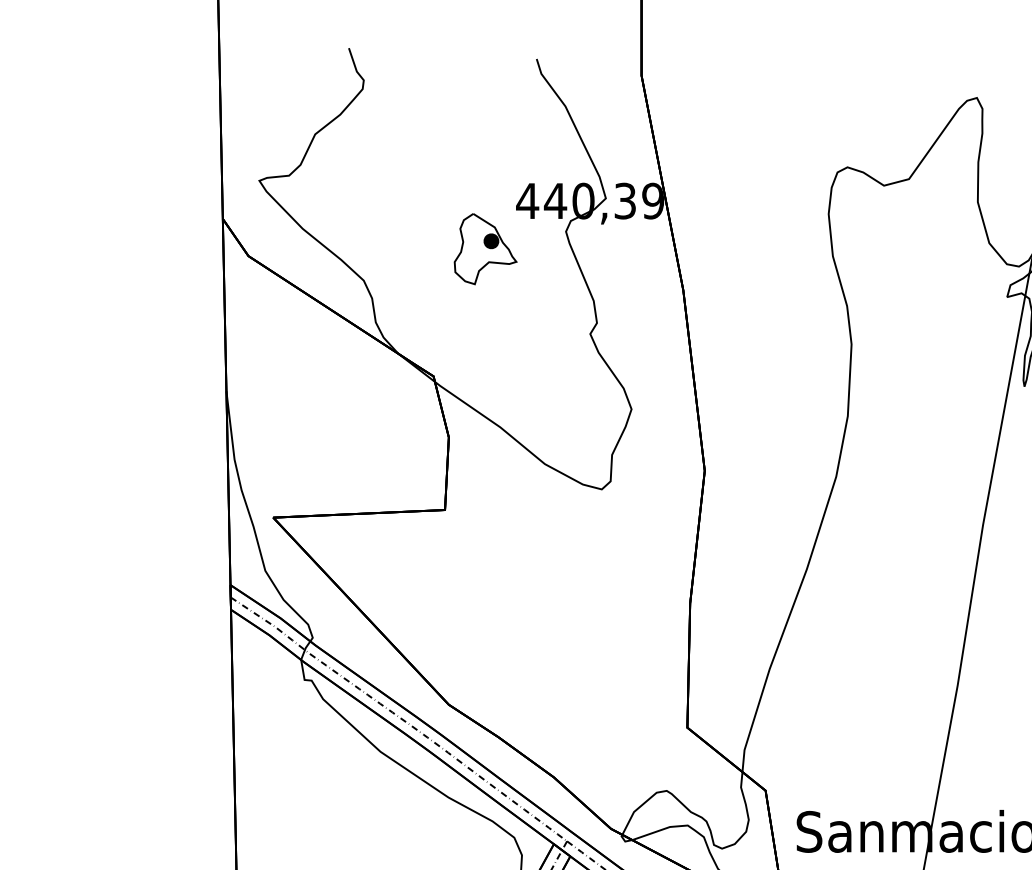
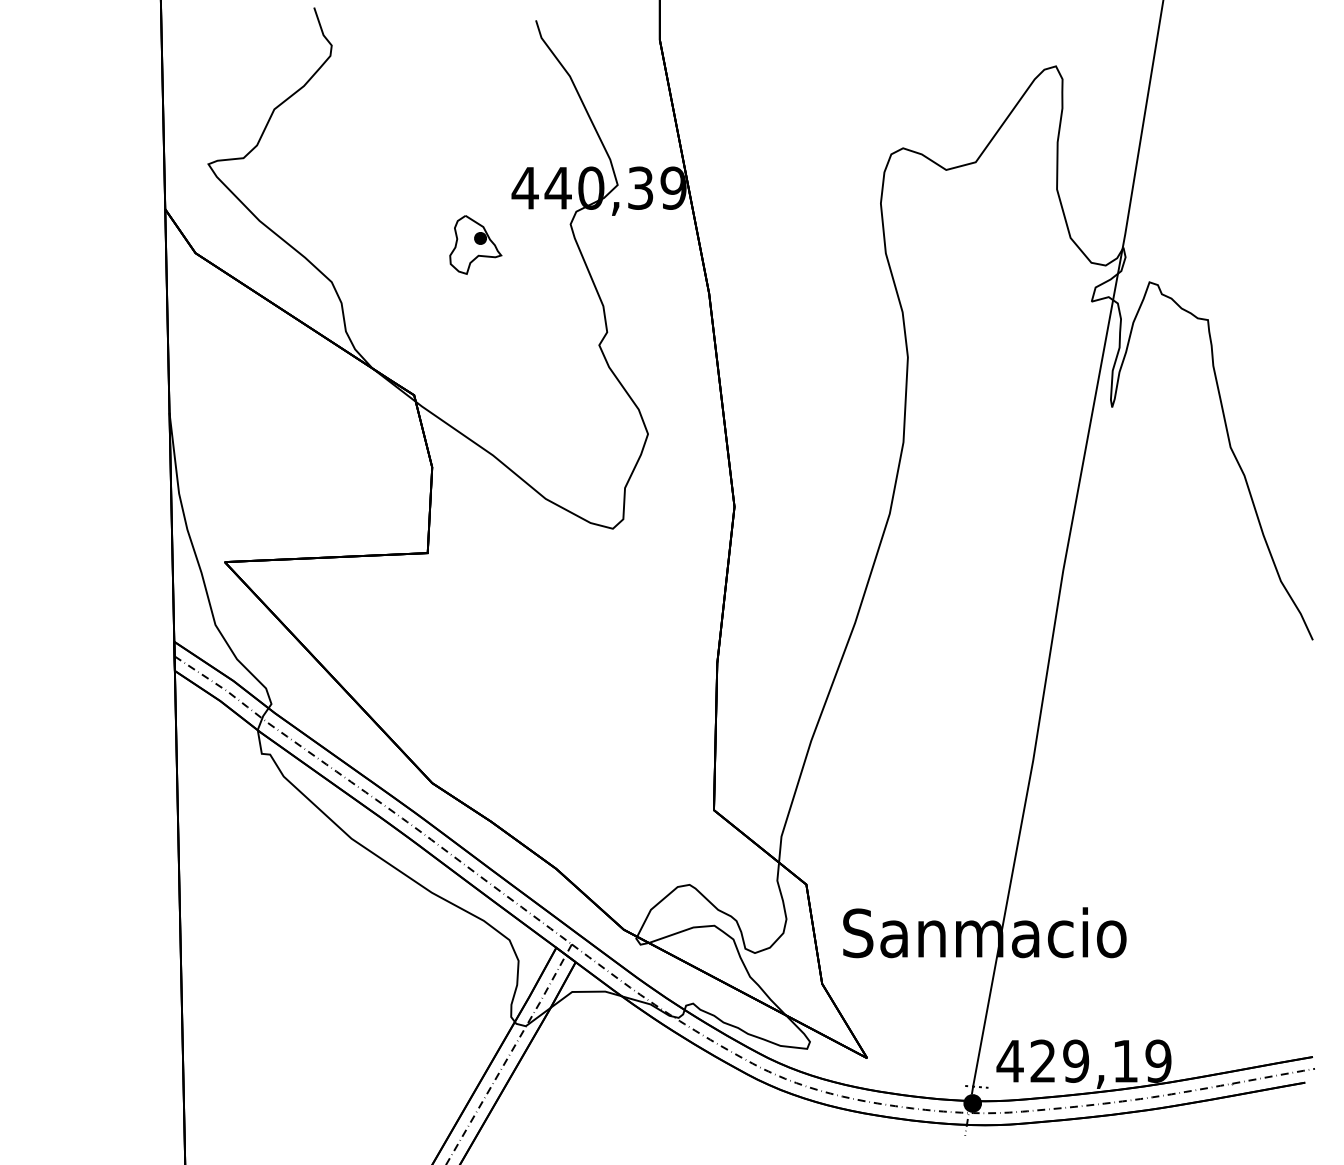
part: (485, 248) -> (475, 244), size x0.7

